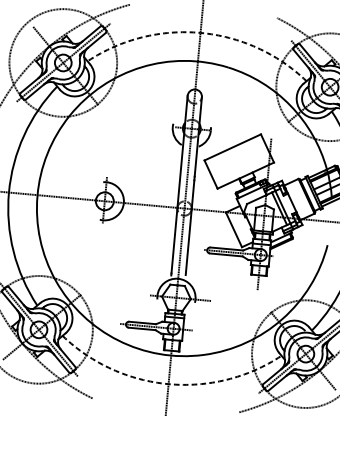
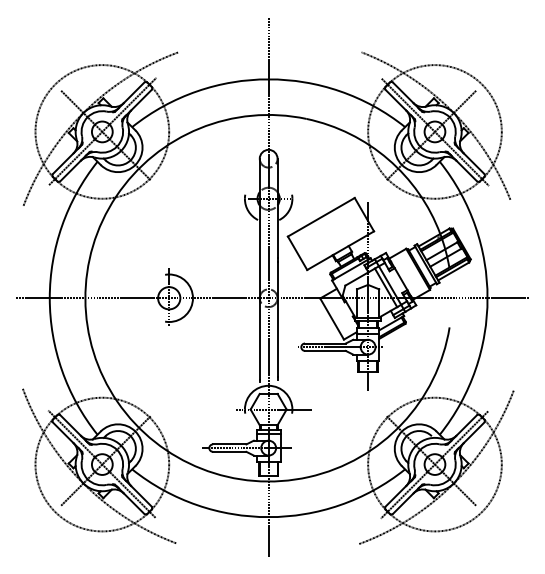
arc: (200, 33) -> (268, 79), dashed -> solid
arc: (168, 384) -> (268, 517), dashed -> solid

